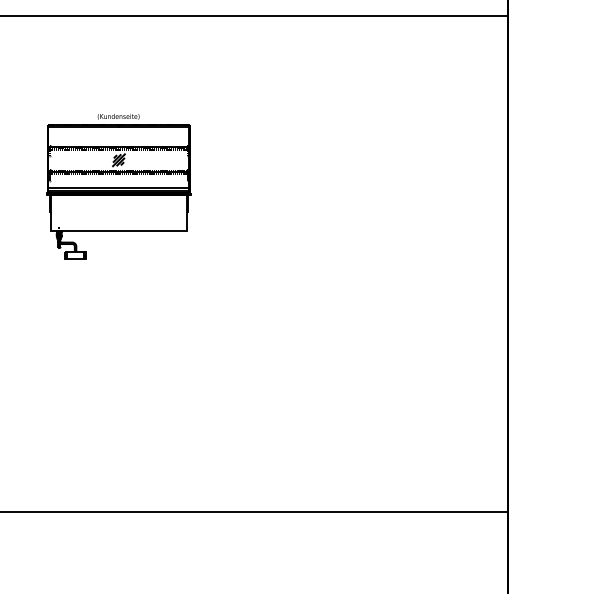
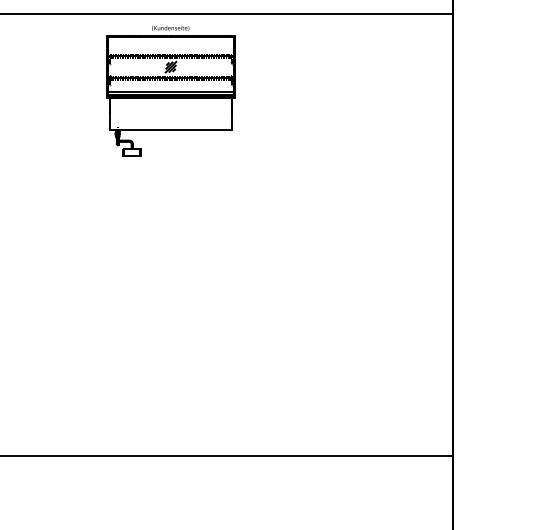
part: (118, 186) -> (170, 90), moved

